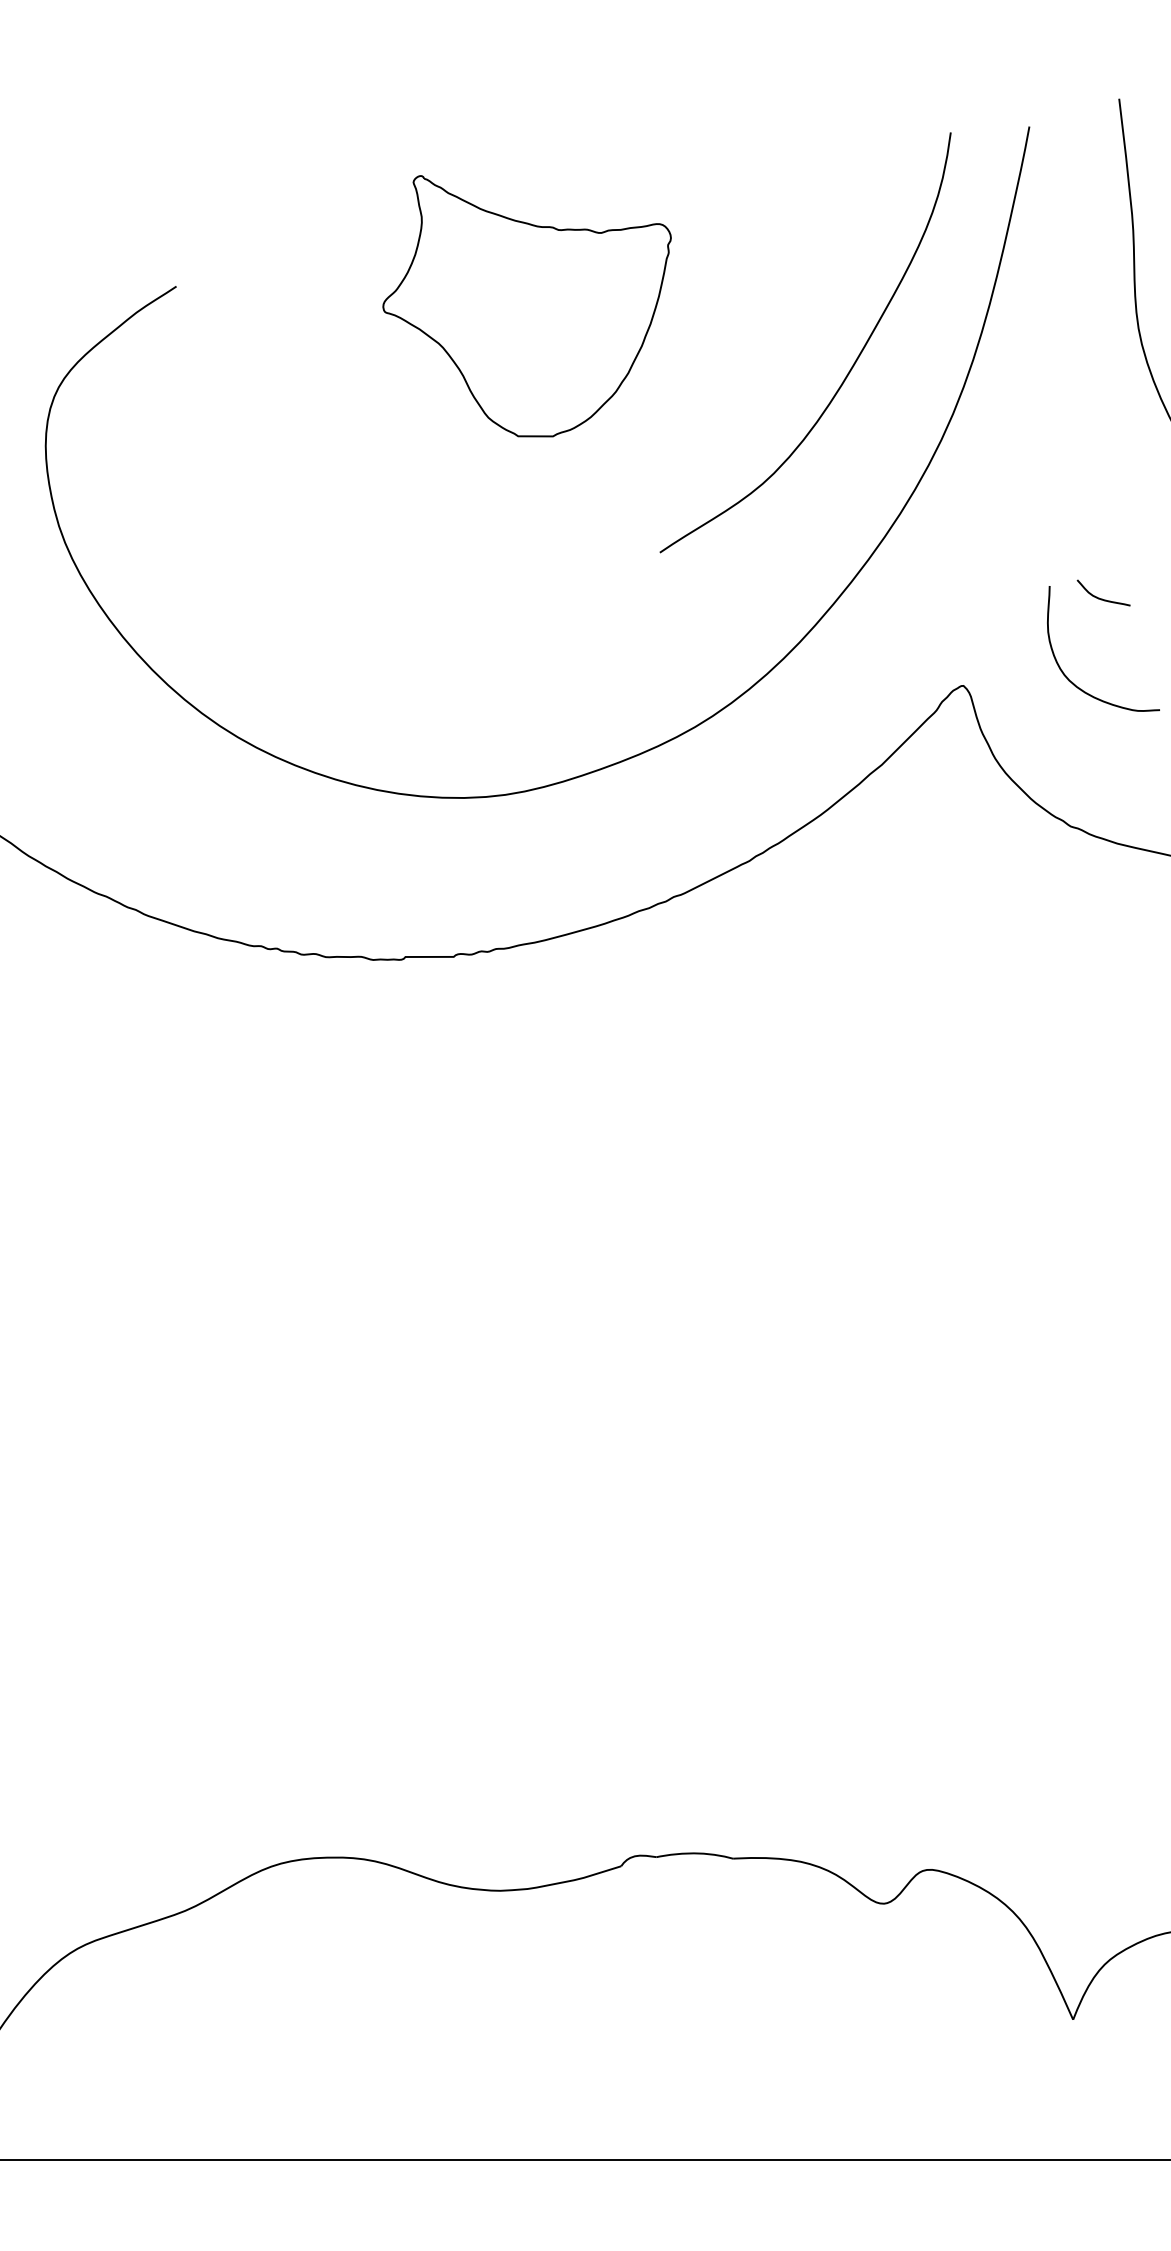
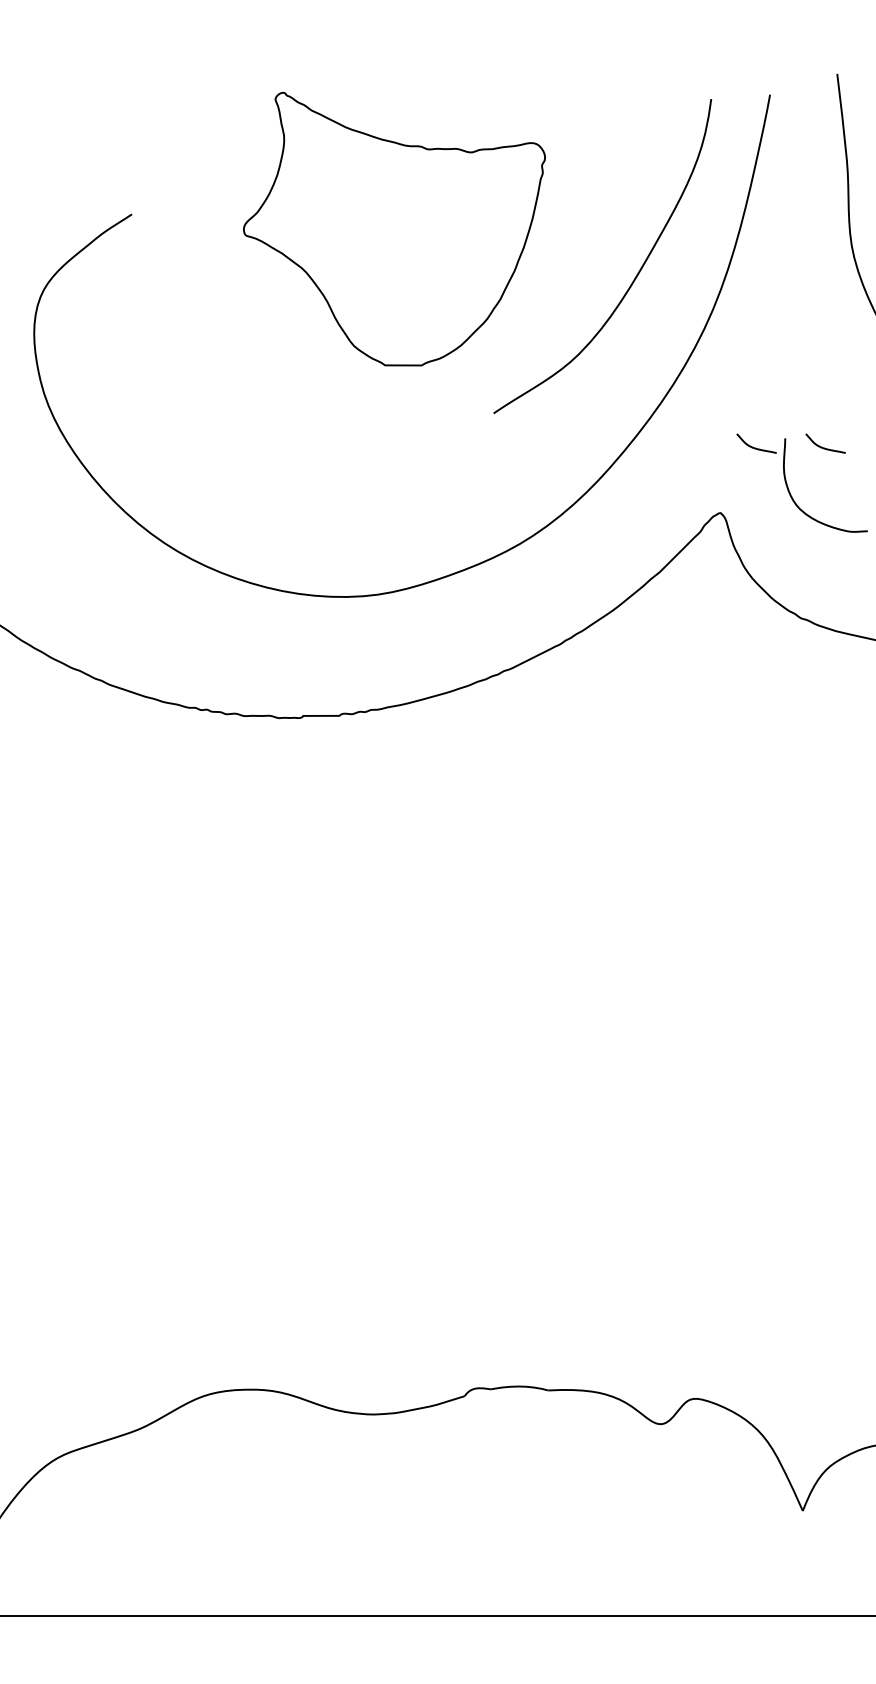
part: (526, 305) -> (393, 228), size x1.4
curve: (1011, 598) -> (756, 447), added

